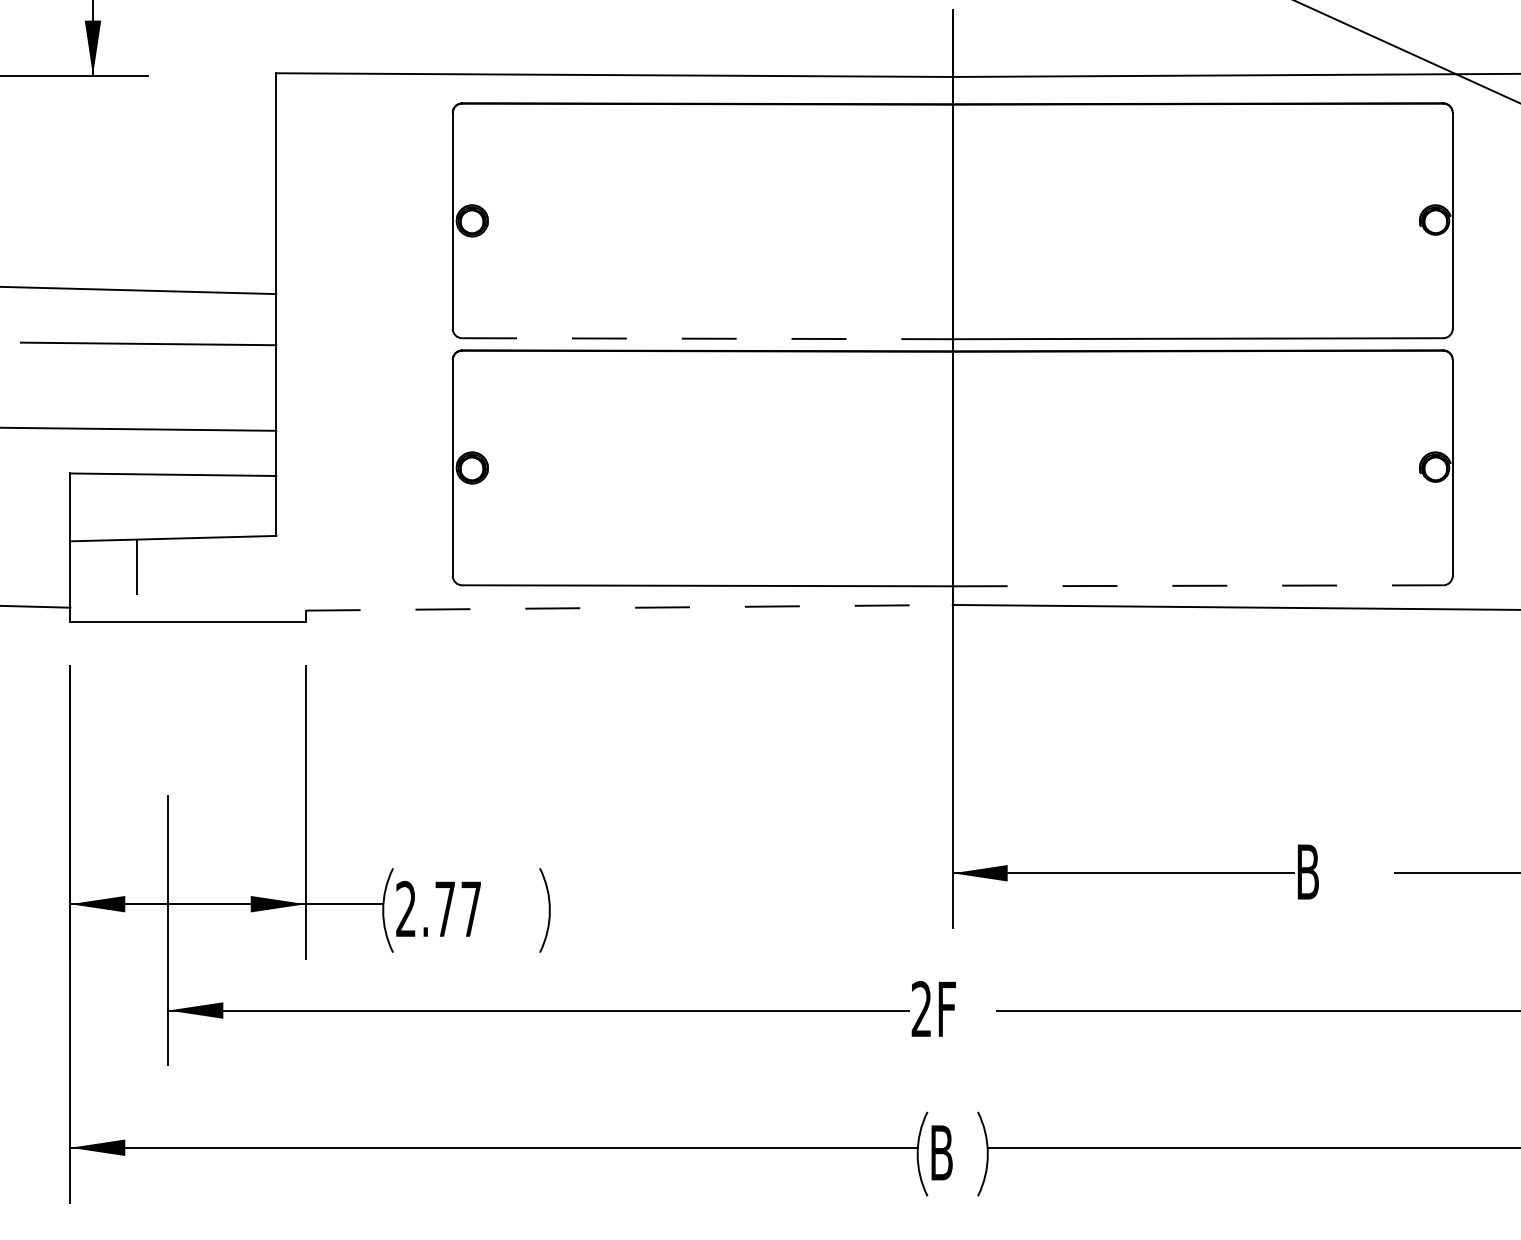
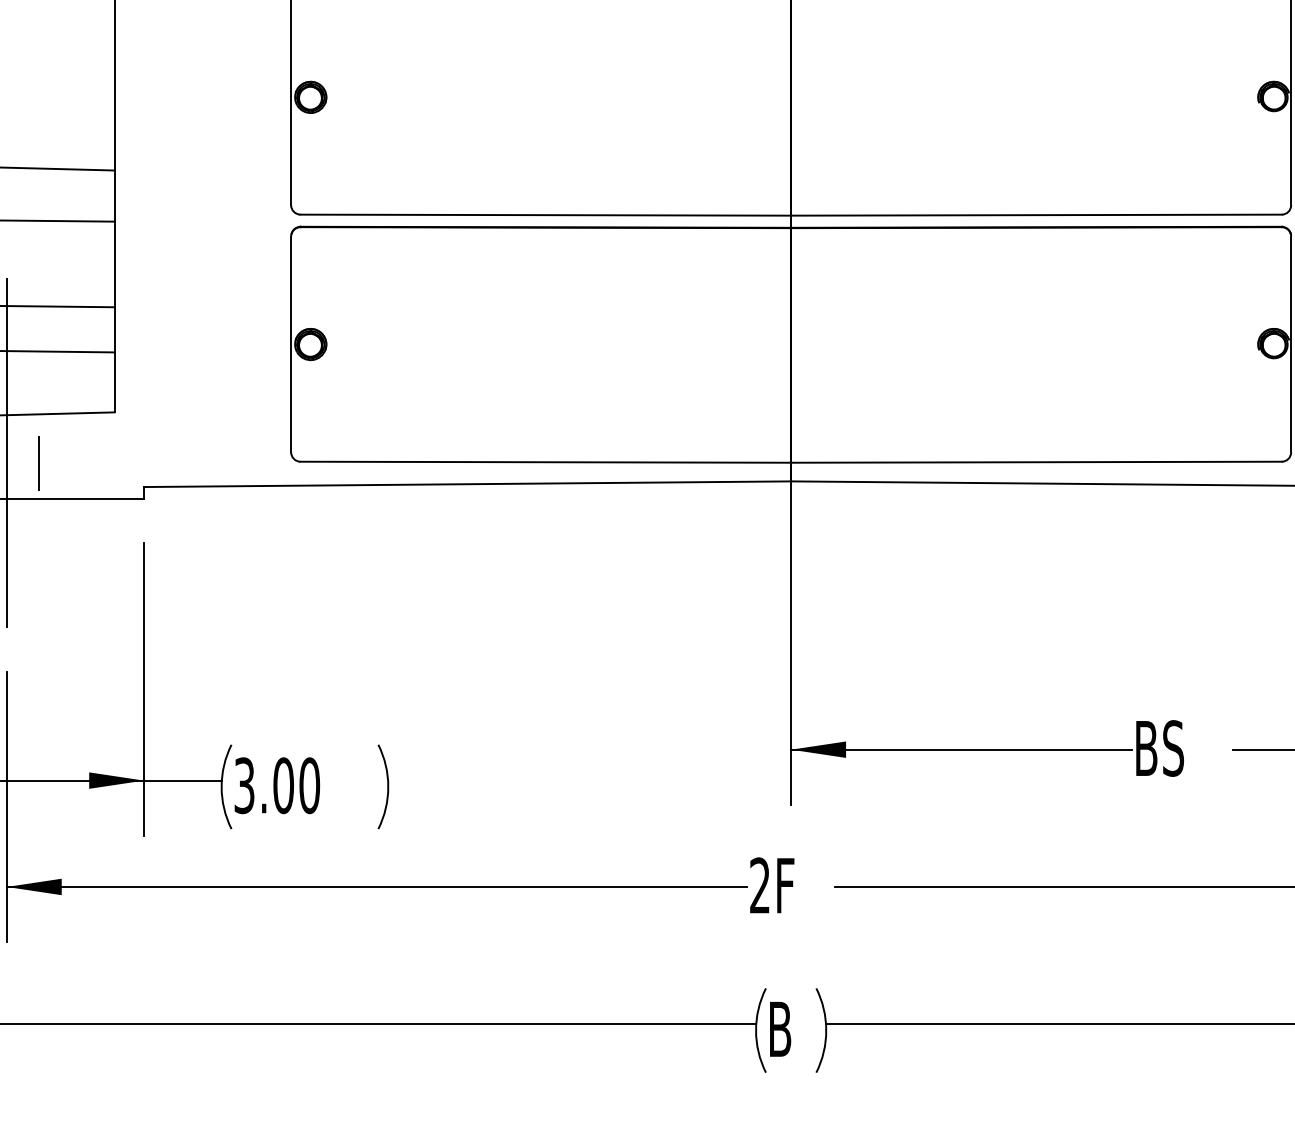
line: (707, 338) -> (545, 214), dashed -> solid
line: (168, 576) -> (6, 452), added
line: (1198, 585) -> (1036, 461), dashed -> solid
line: (199, 586) -> (37, 462), added
line: (629, 607) -> (467, 483), dashed -> solid
text: (1334, 871) -> (1172, 747), B -> BS
text: (438, 908) -> (276, 784), 2.77 -> 3.00

